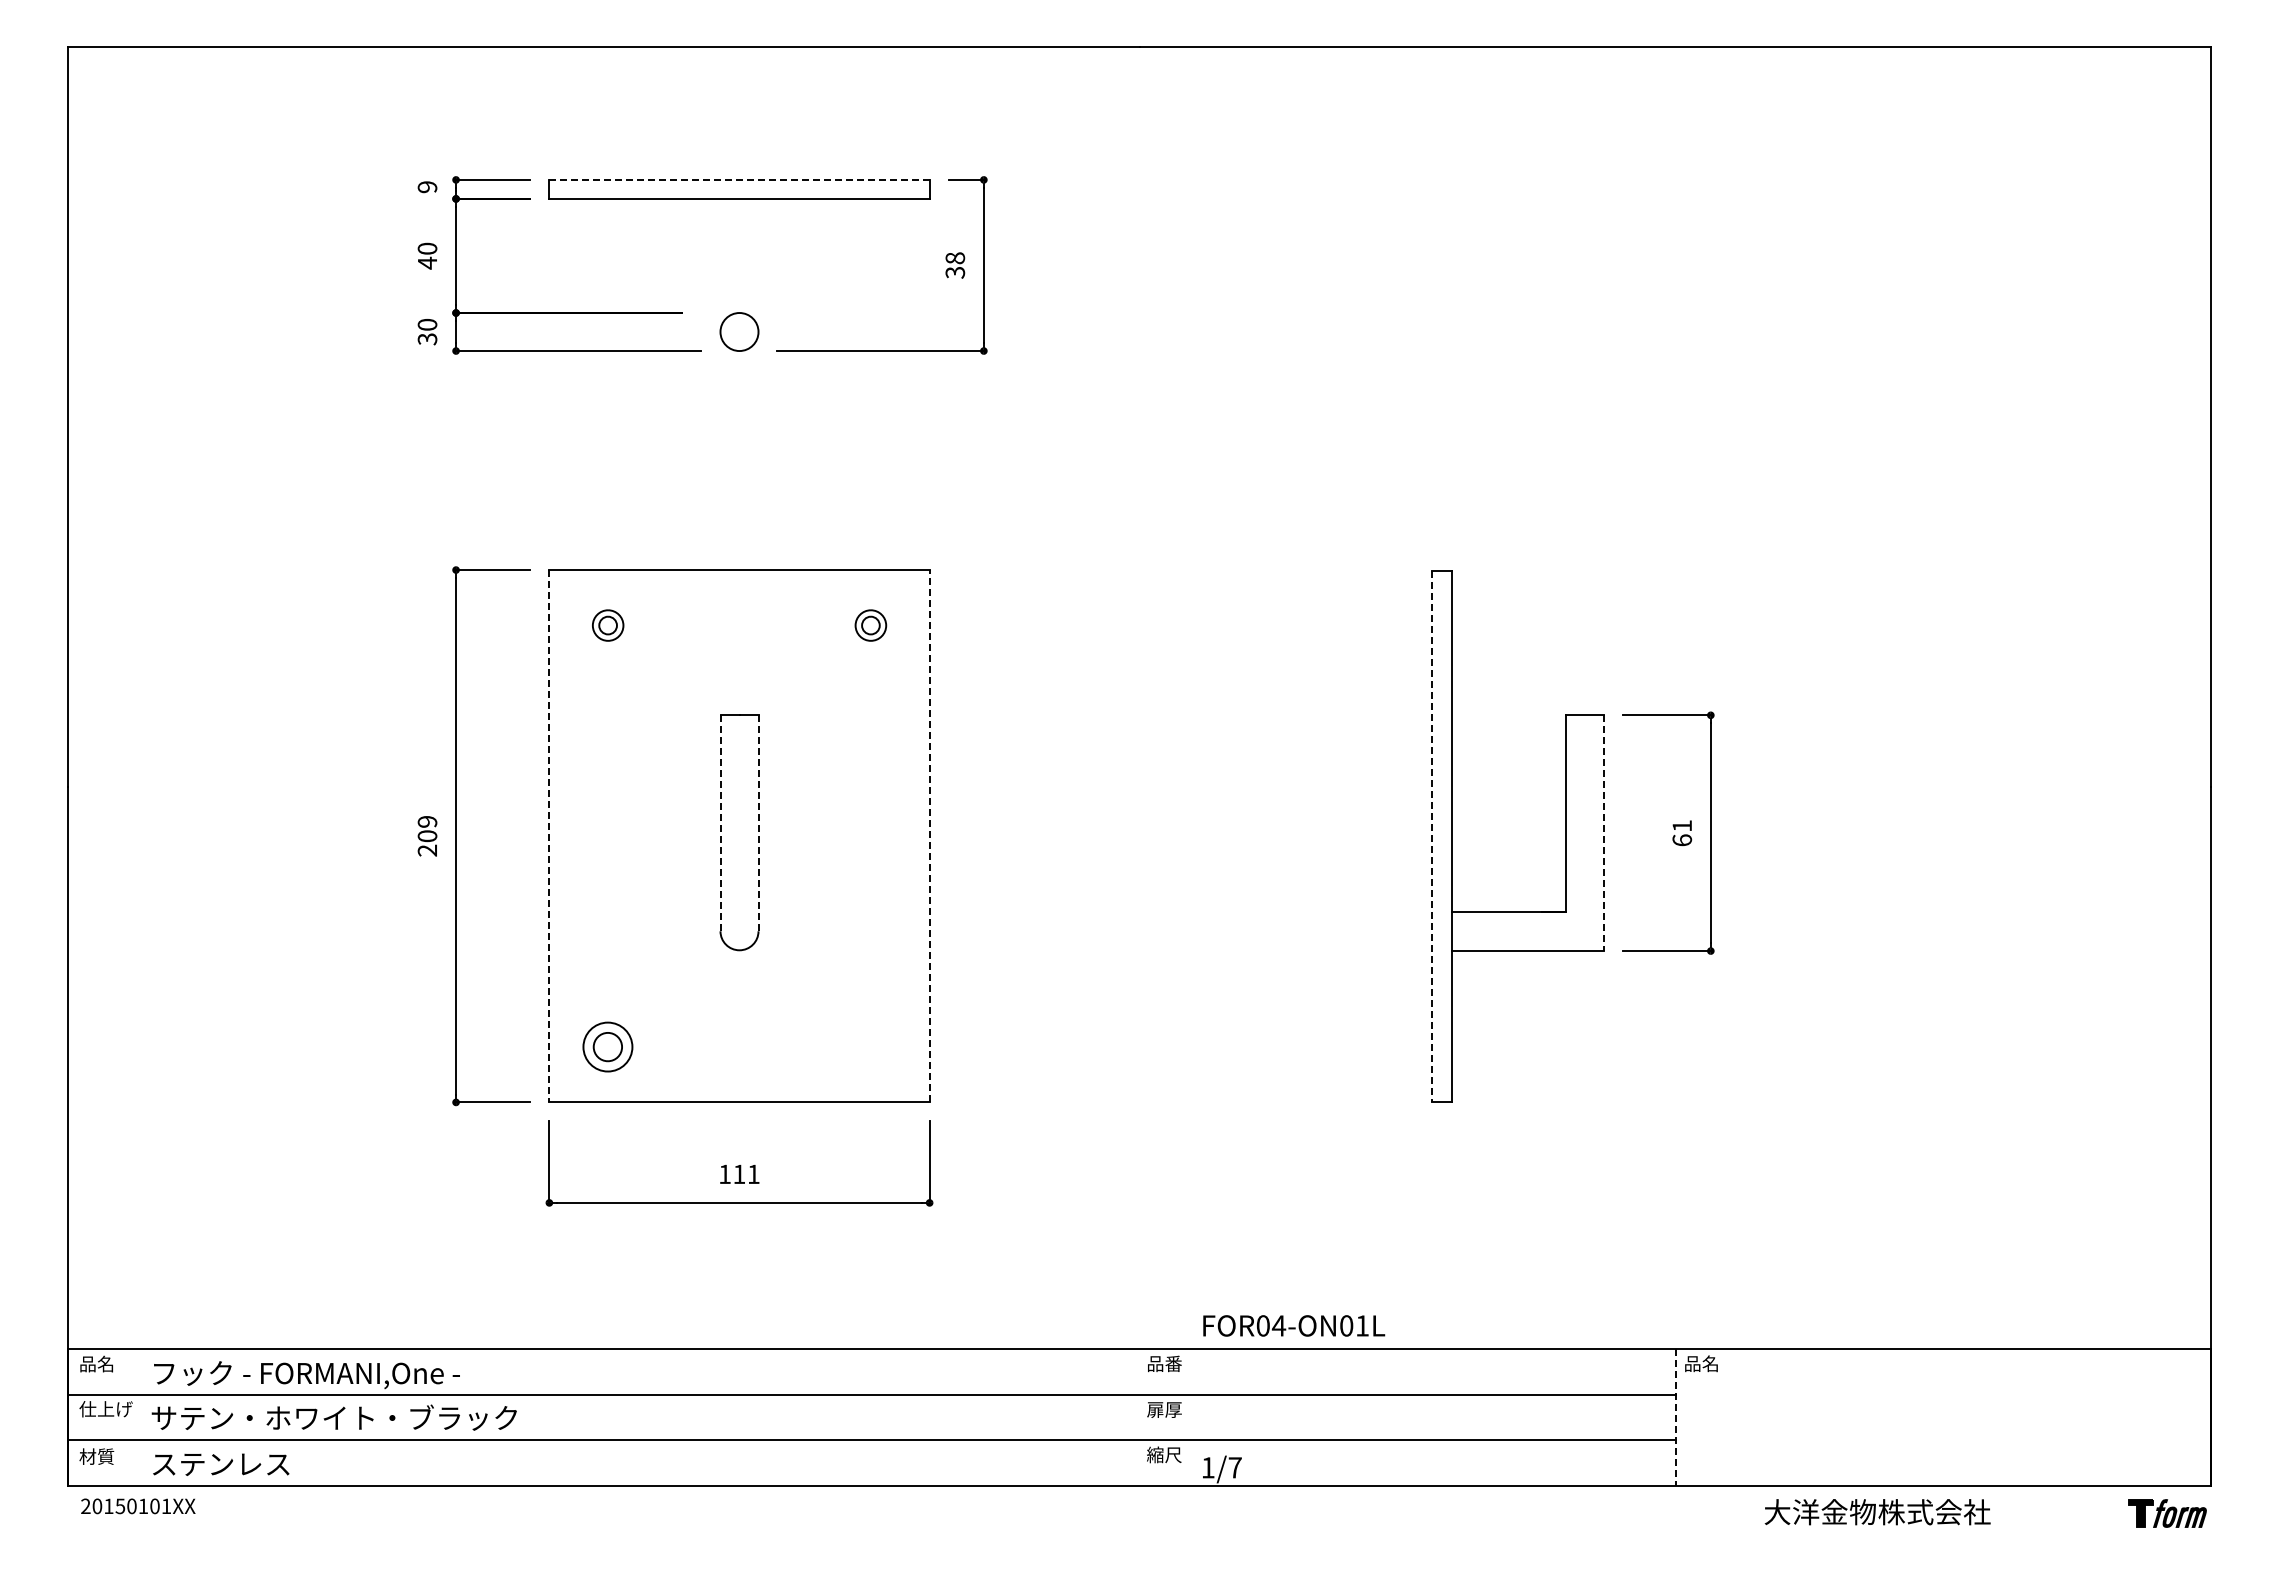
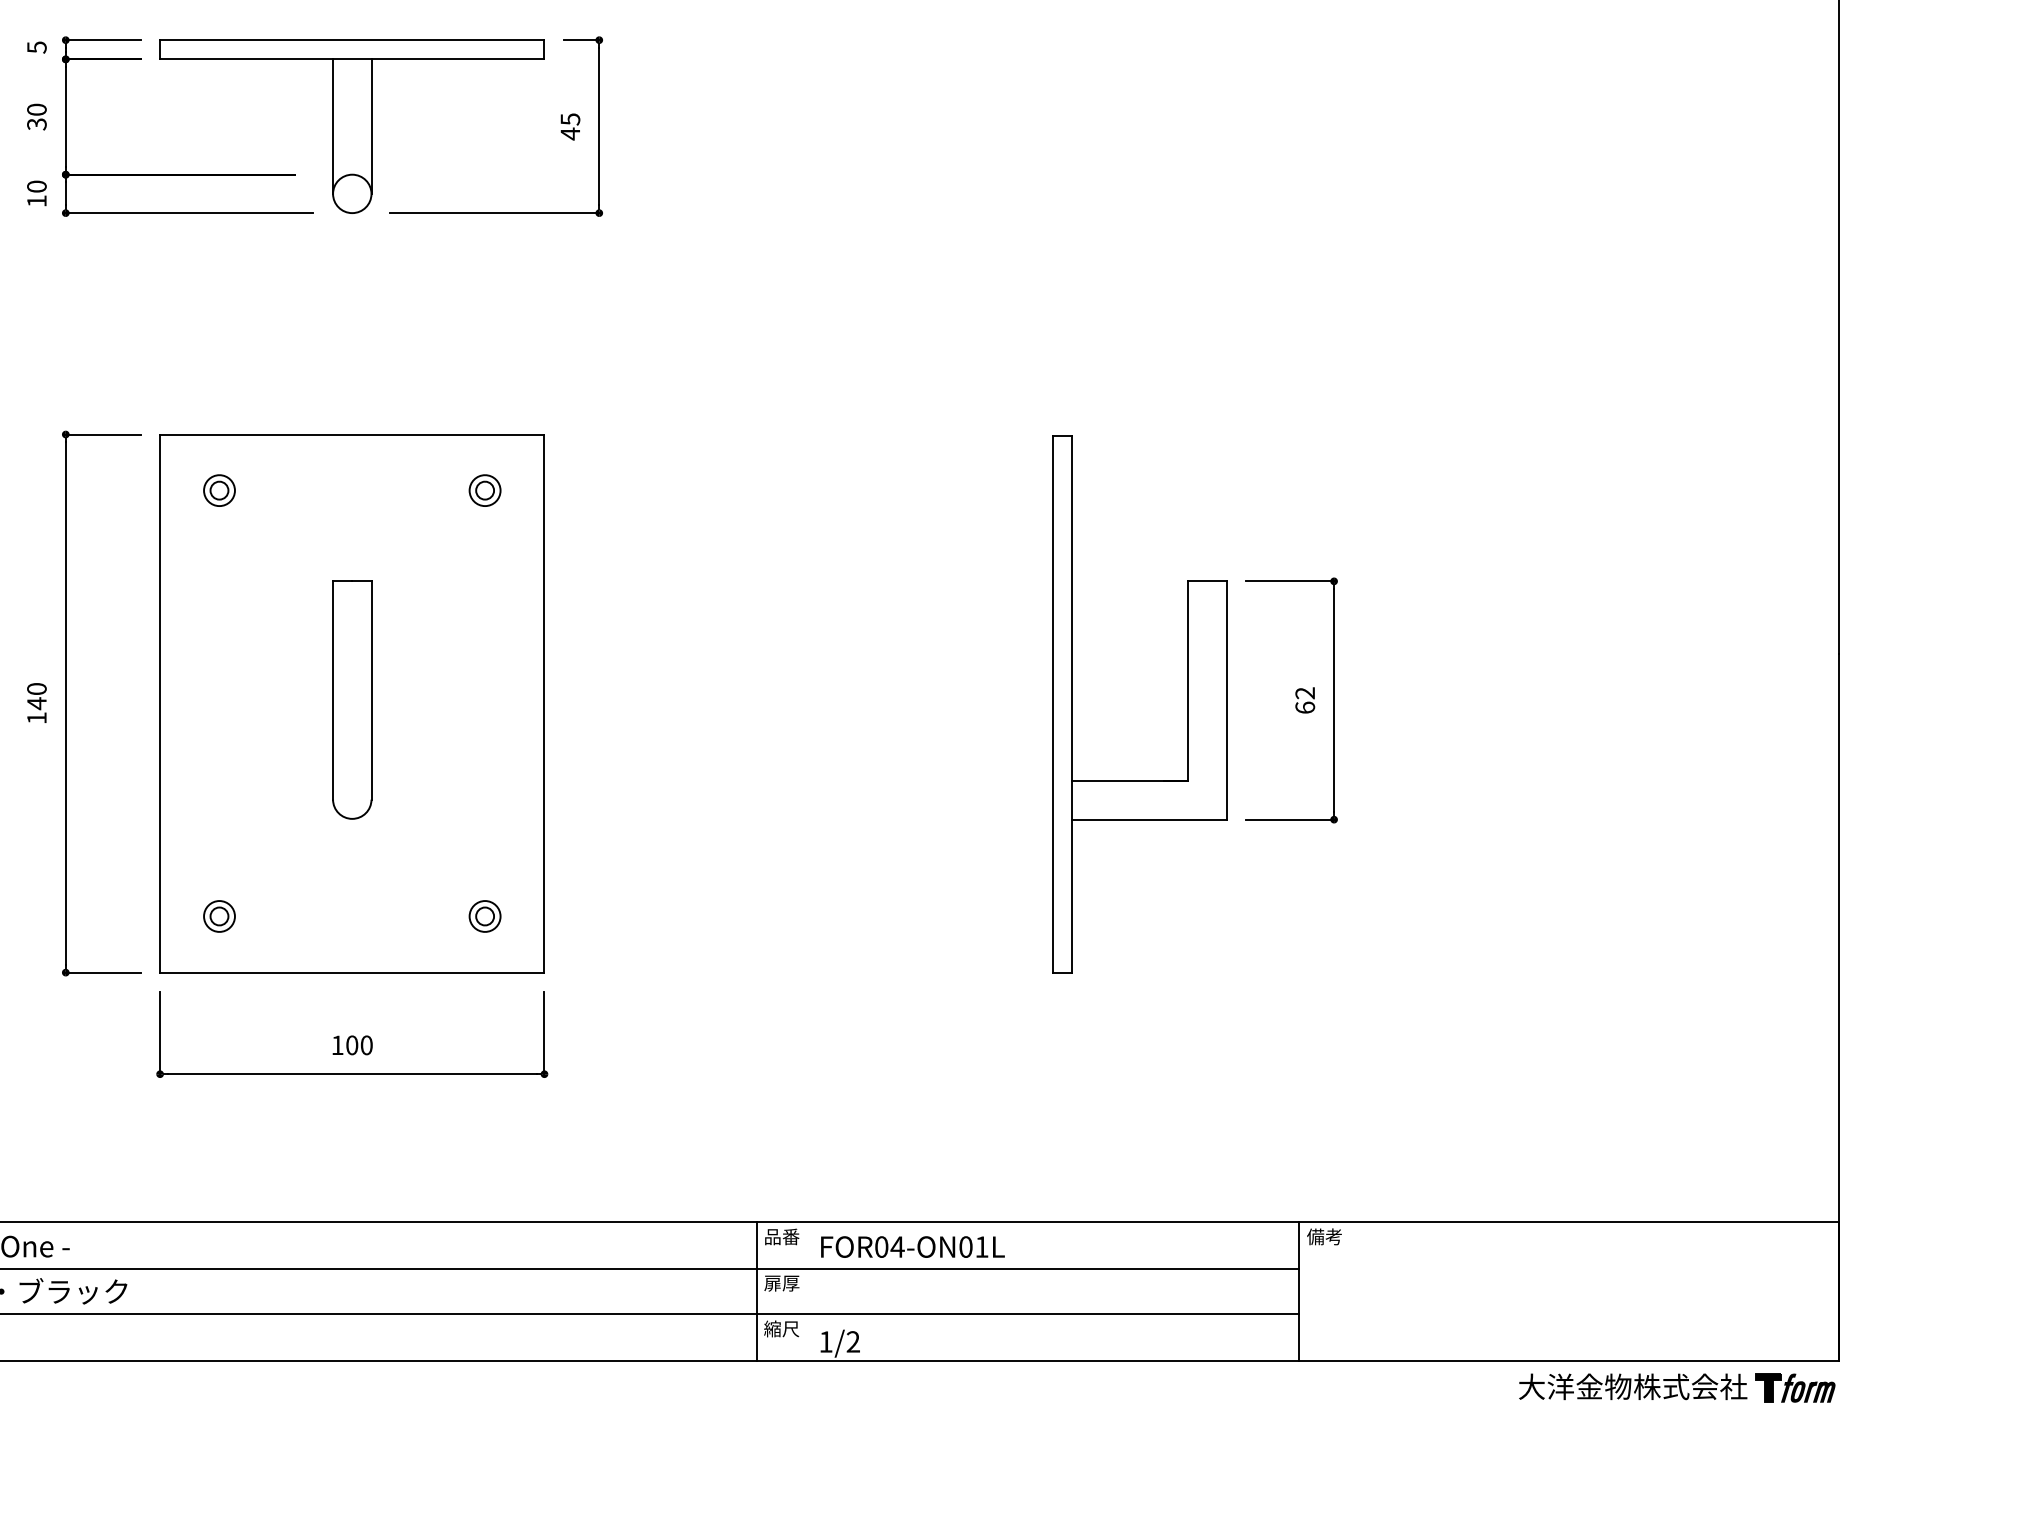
line: (740, 179) -> (353, 39), dashed -> solid
text: (427, 187) -> (36, 47), 9 -> 5
text: (427, 262) -> (36, 123), 40 -> 30
line: (720, 265) -> (333, 126), added
line: (758, 265) -> (371, 126), added
text: (955, 265) -> (570, 126), 38 -> 45
text: (427, 339) -> (36, 201), 30 -> 10
line: (720, 822) -> (333, 689), dashed -> solid
line: (758, 822) -> (371, 689), dashed -> solid
text: (1681, 825) -> (1304, 692), 61 -> 62
line: (1604, 833) -> (1226, 700), dashed -> solid
line: (929, 835) -> (544, 702), dashed -> solid
text: (427, 836) -> (36, 703), 209 -> 140
line: (549, 836) -> (160, 703), dashed -> solid
line: (1432, 836) -> (1052, 703), dashed -> solid
part: (608, 1046) -> (219, 916), size x0.62
part: (870, 1046) -> (484, 916), added
text: (746, 1174) -> (359, 1045), 111 -> 100
text: (1294, 1325) -> (913, 1246), moved
text: (1701, 1363) -> (1324, 1236), 品名 -> 備考
line: (1139, 1417) -> (756, 1291), added
line: (1675, 1418) -> (1298, 1292), dashed -> solid
text: (1234, 1467) -> (852, 1341), 1/7 -> 1/2
text: (1877, 1512) -> (1632, 1387), moved

